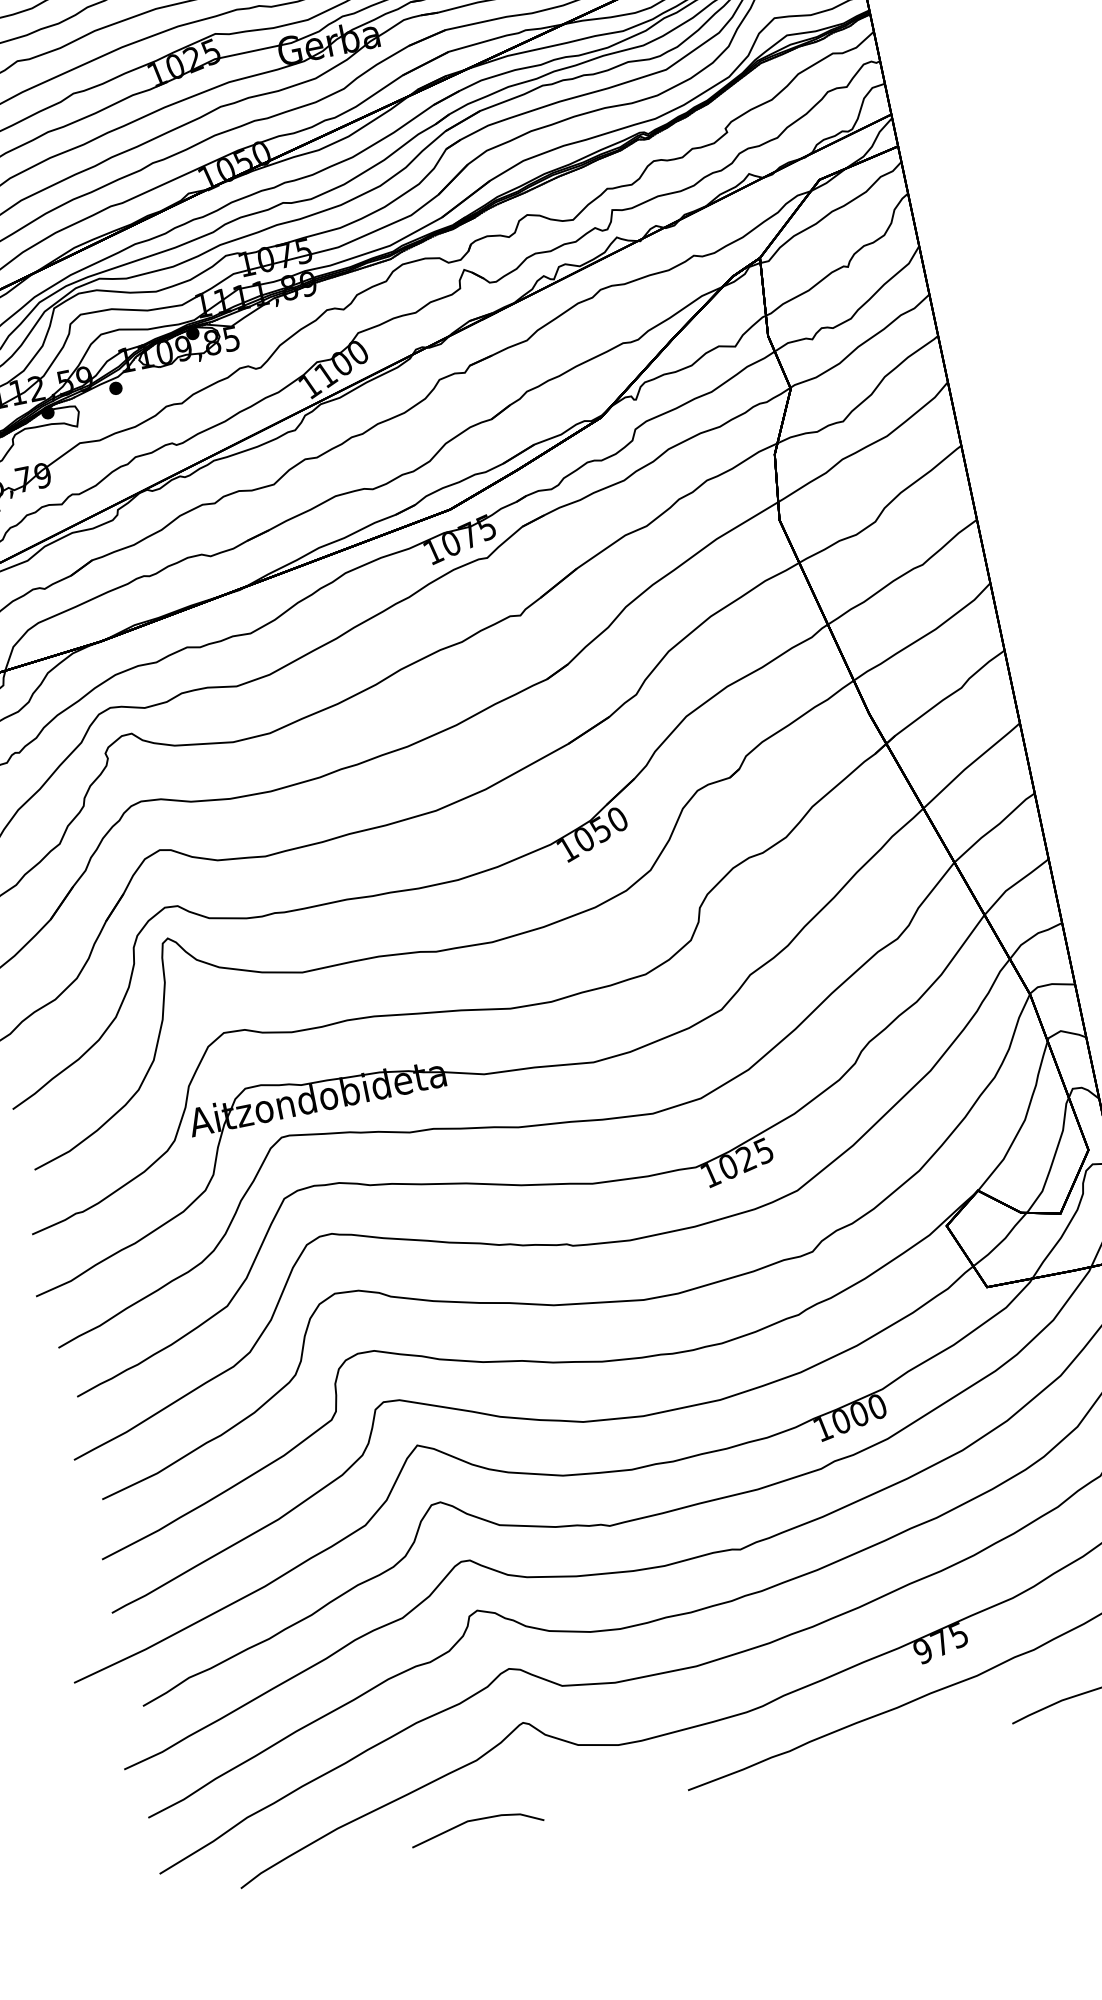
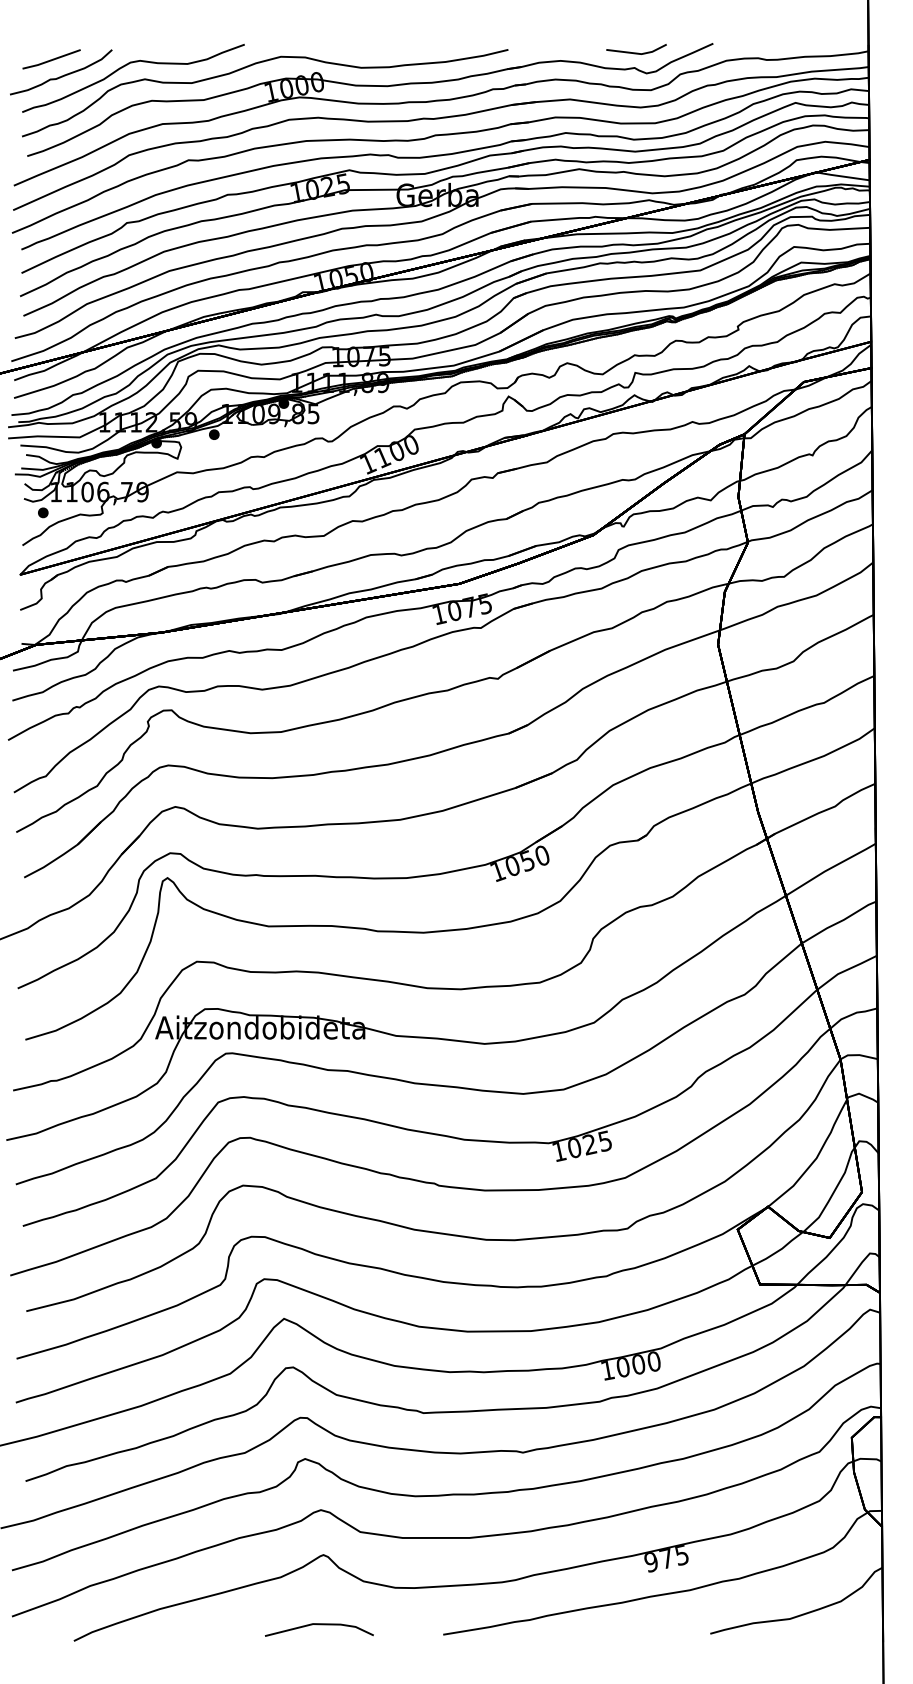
line: (475, 1821) -> (319, 1625), moved

